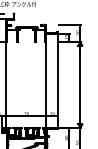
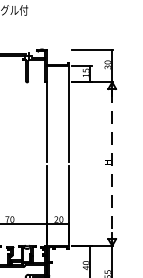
line: (80, 84) -> (112, 163), solid -> dashed

